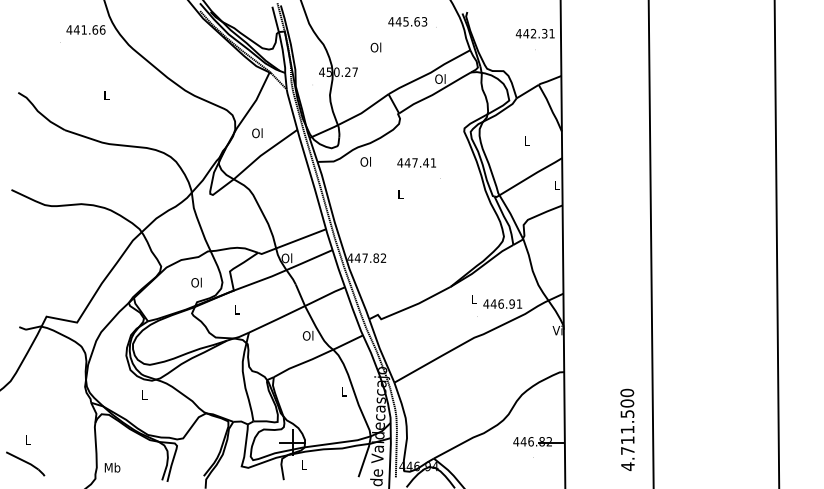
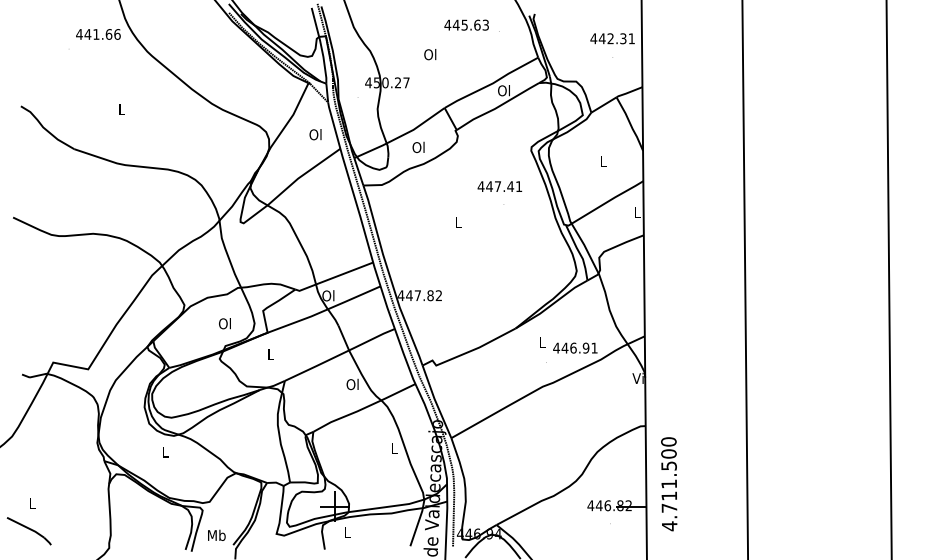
text: (257, 133) -> (315, 134), moved
text: (365, 161) -> (418, 146), moved
text: (416, 162) -> (499, 186), moved
text: (627, 430) -> (669, 484), moved
text: (112, 466) -> (216, 534), moved

